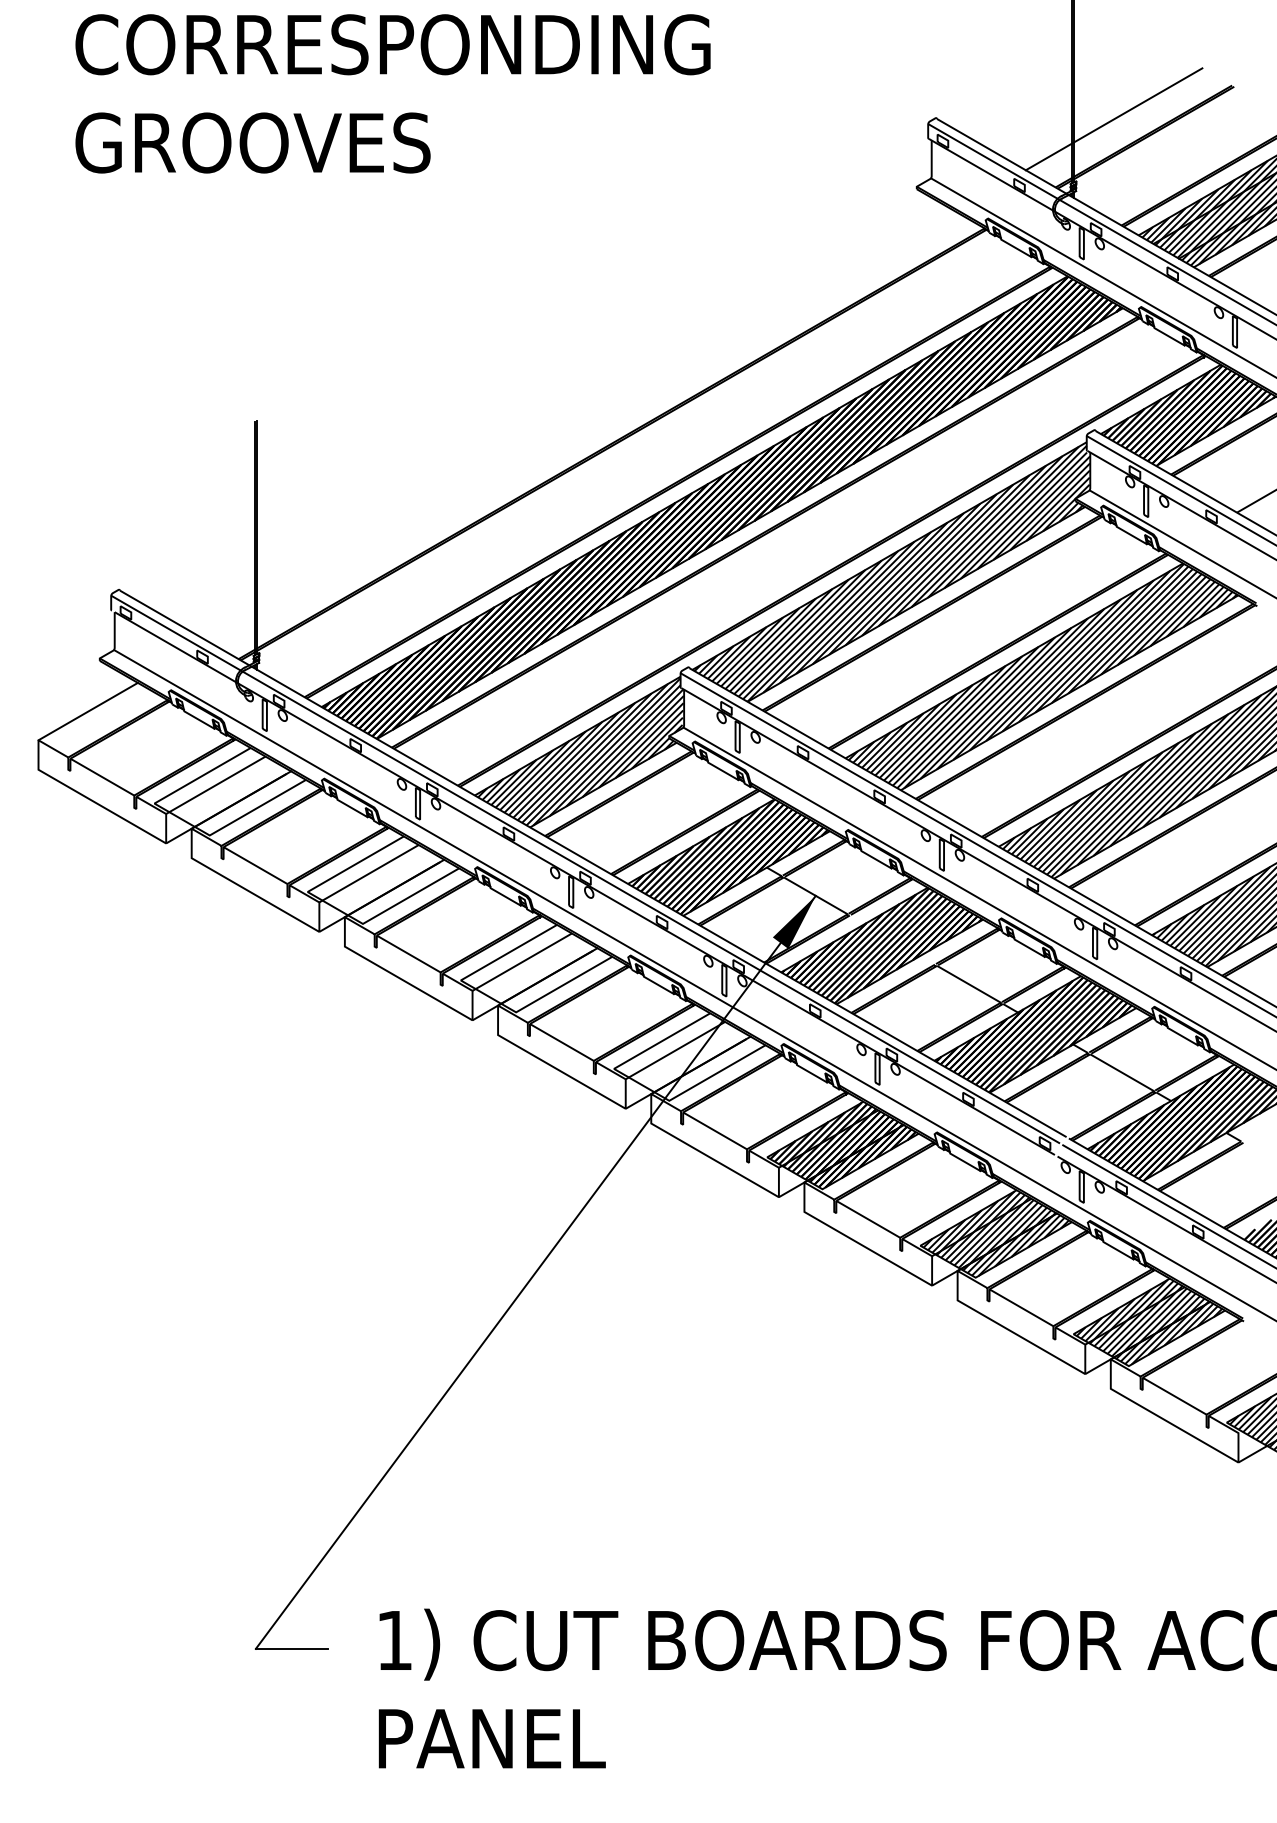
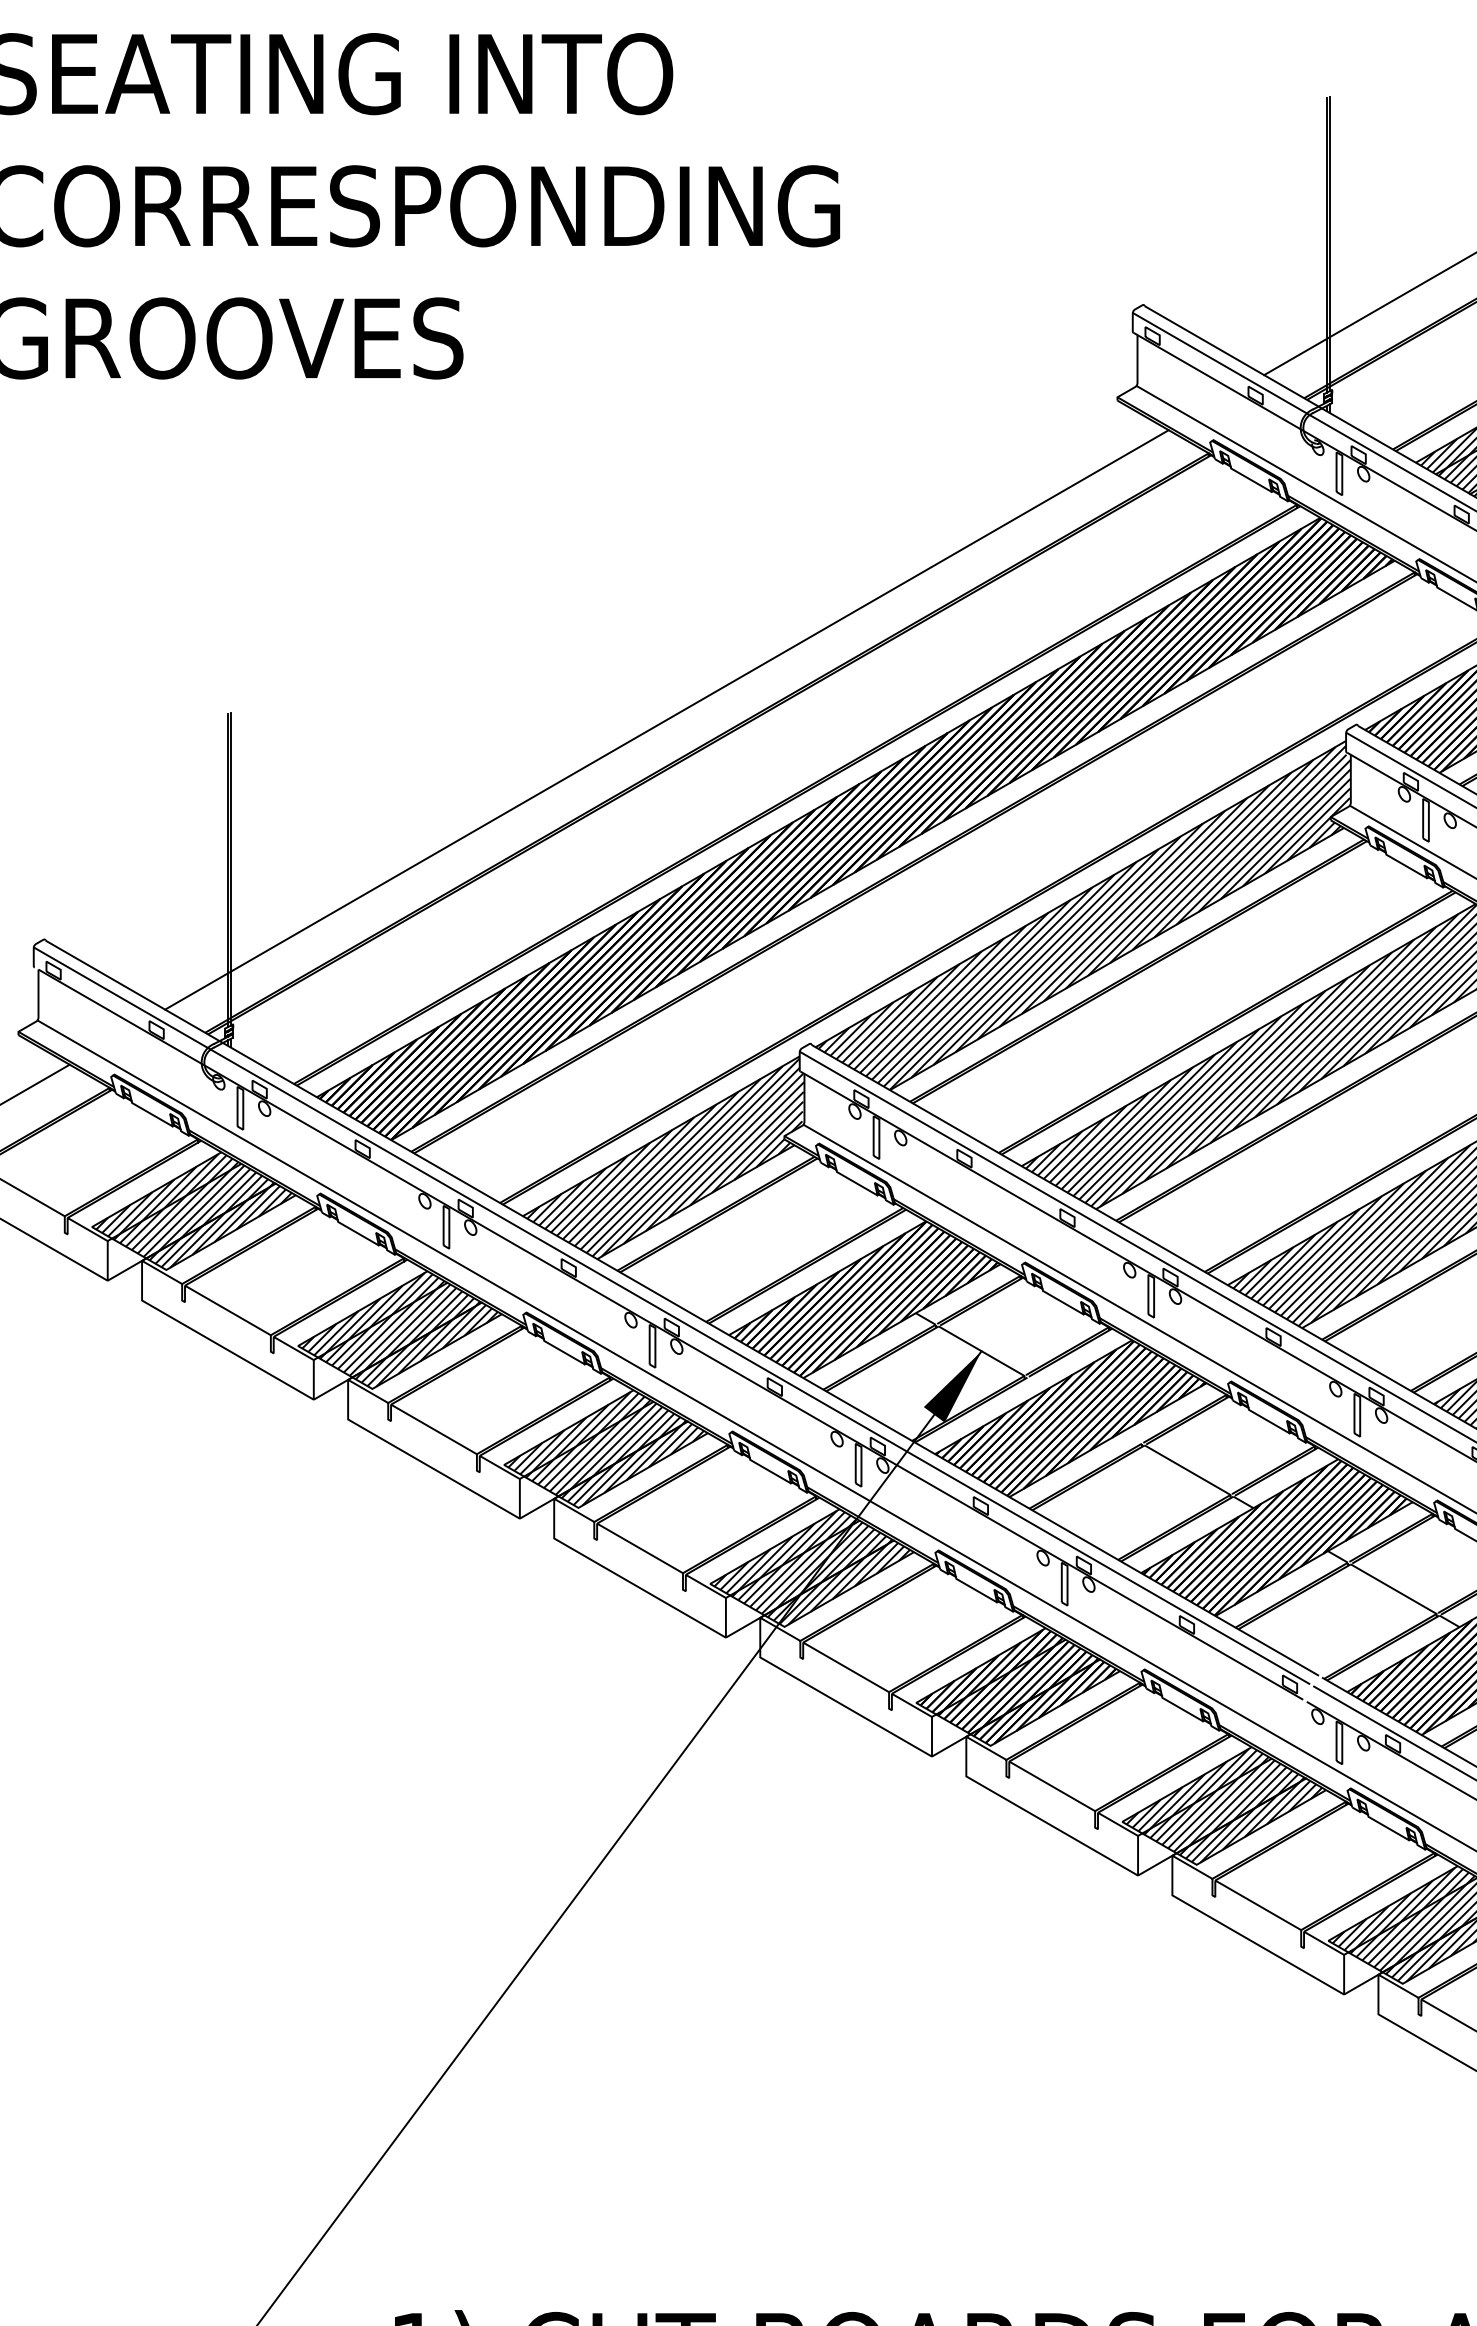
line: (581, 426) -> (666, 719), added
hatch: (230, 791) -> (194, 1210), added
hatch: (383, 879) -> (400, 1329), added
hatch: (536, 968) -> (605, 1448), added
hatch: (689, 1056) -> (811, 1567), added

